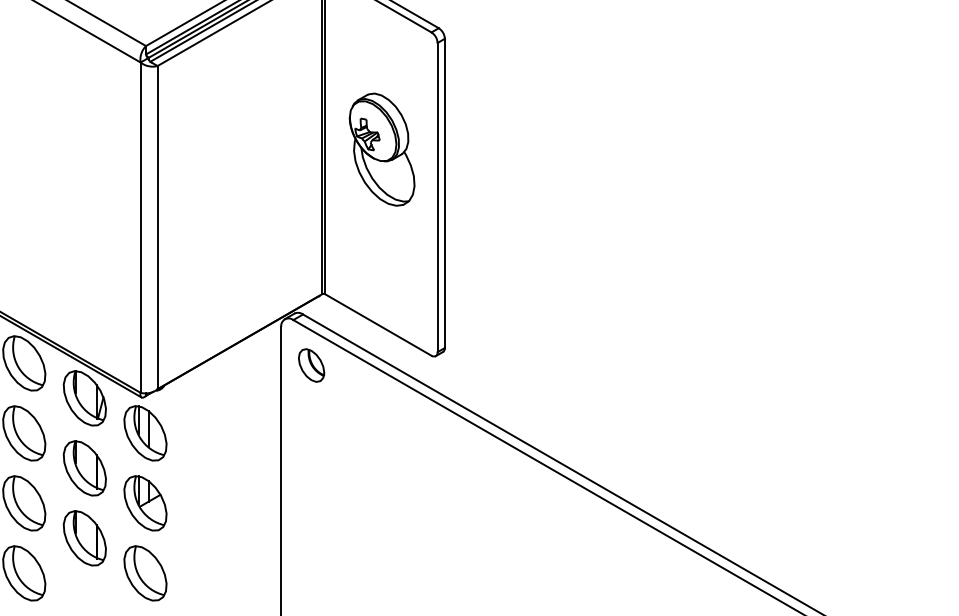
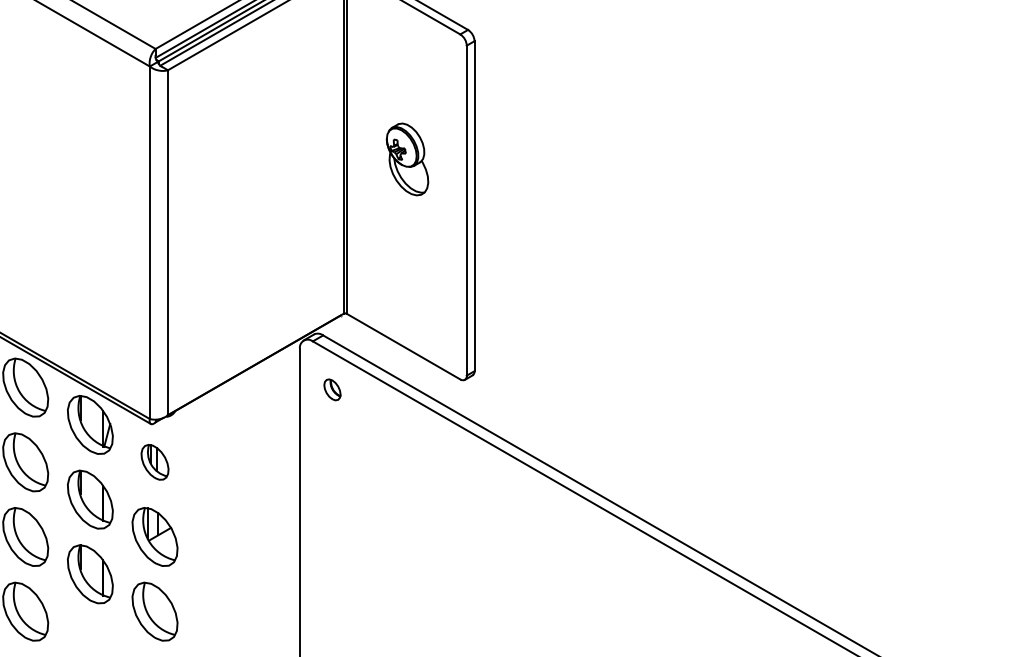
part: (381, 149) -> (406, 159), size x0.6
part: (311, 365) -> (332, 389), size x0.6
part: (145, 433) -> (155, 462), size x0.6

